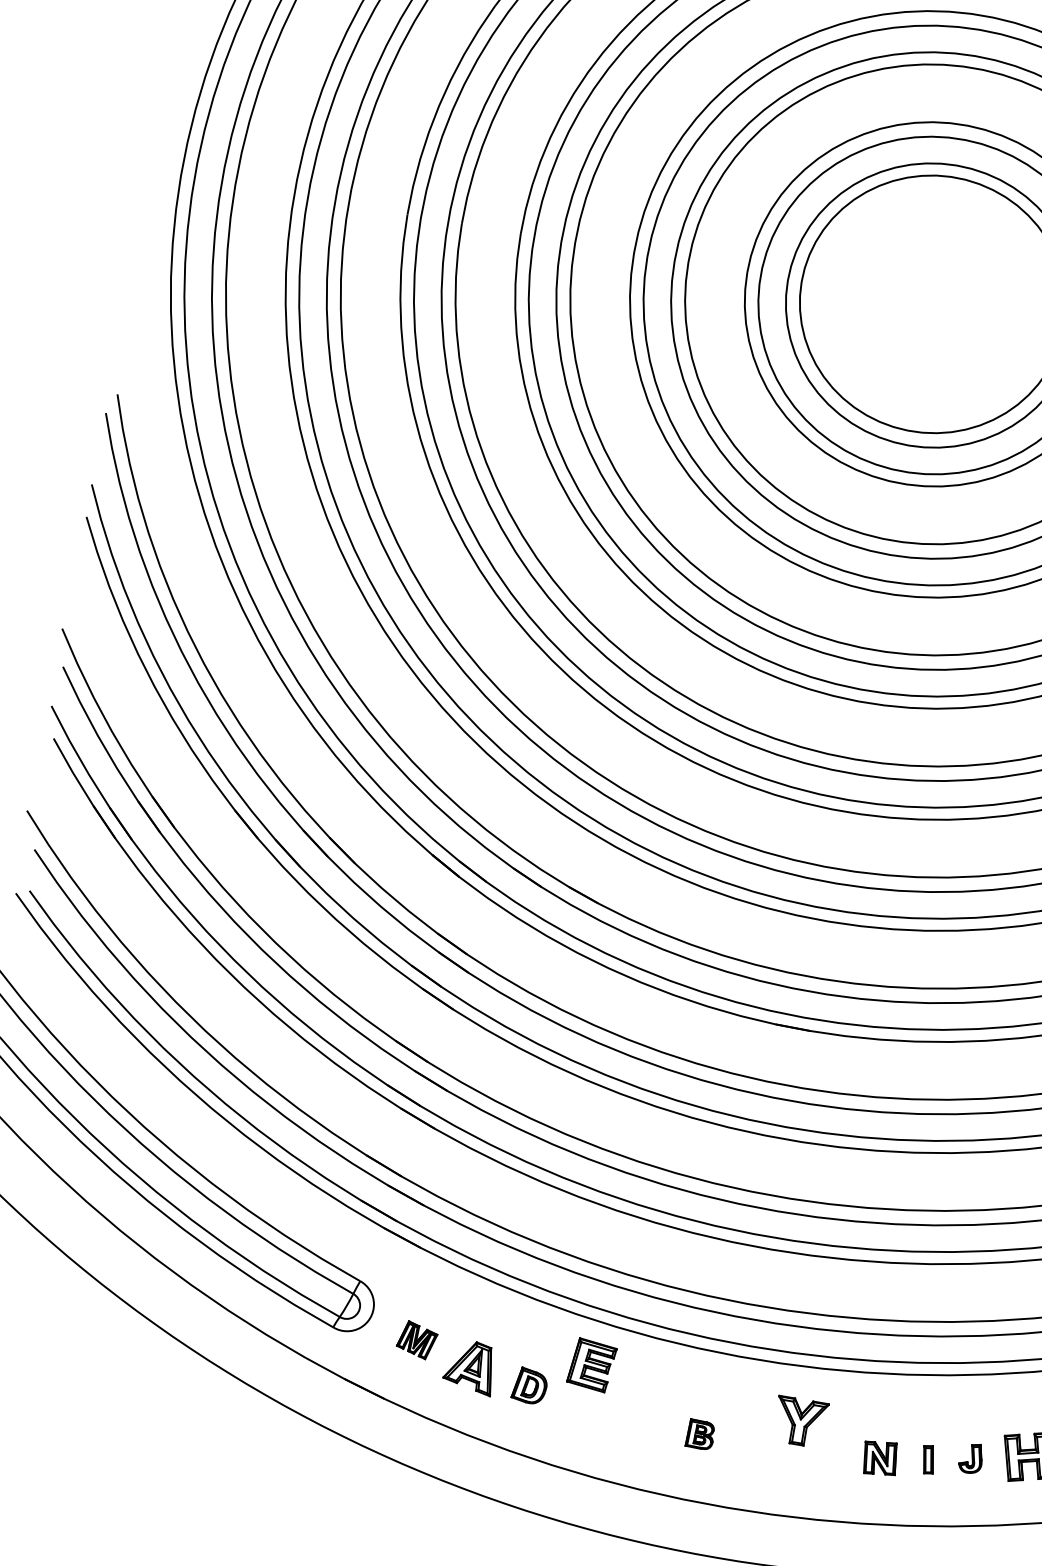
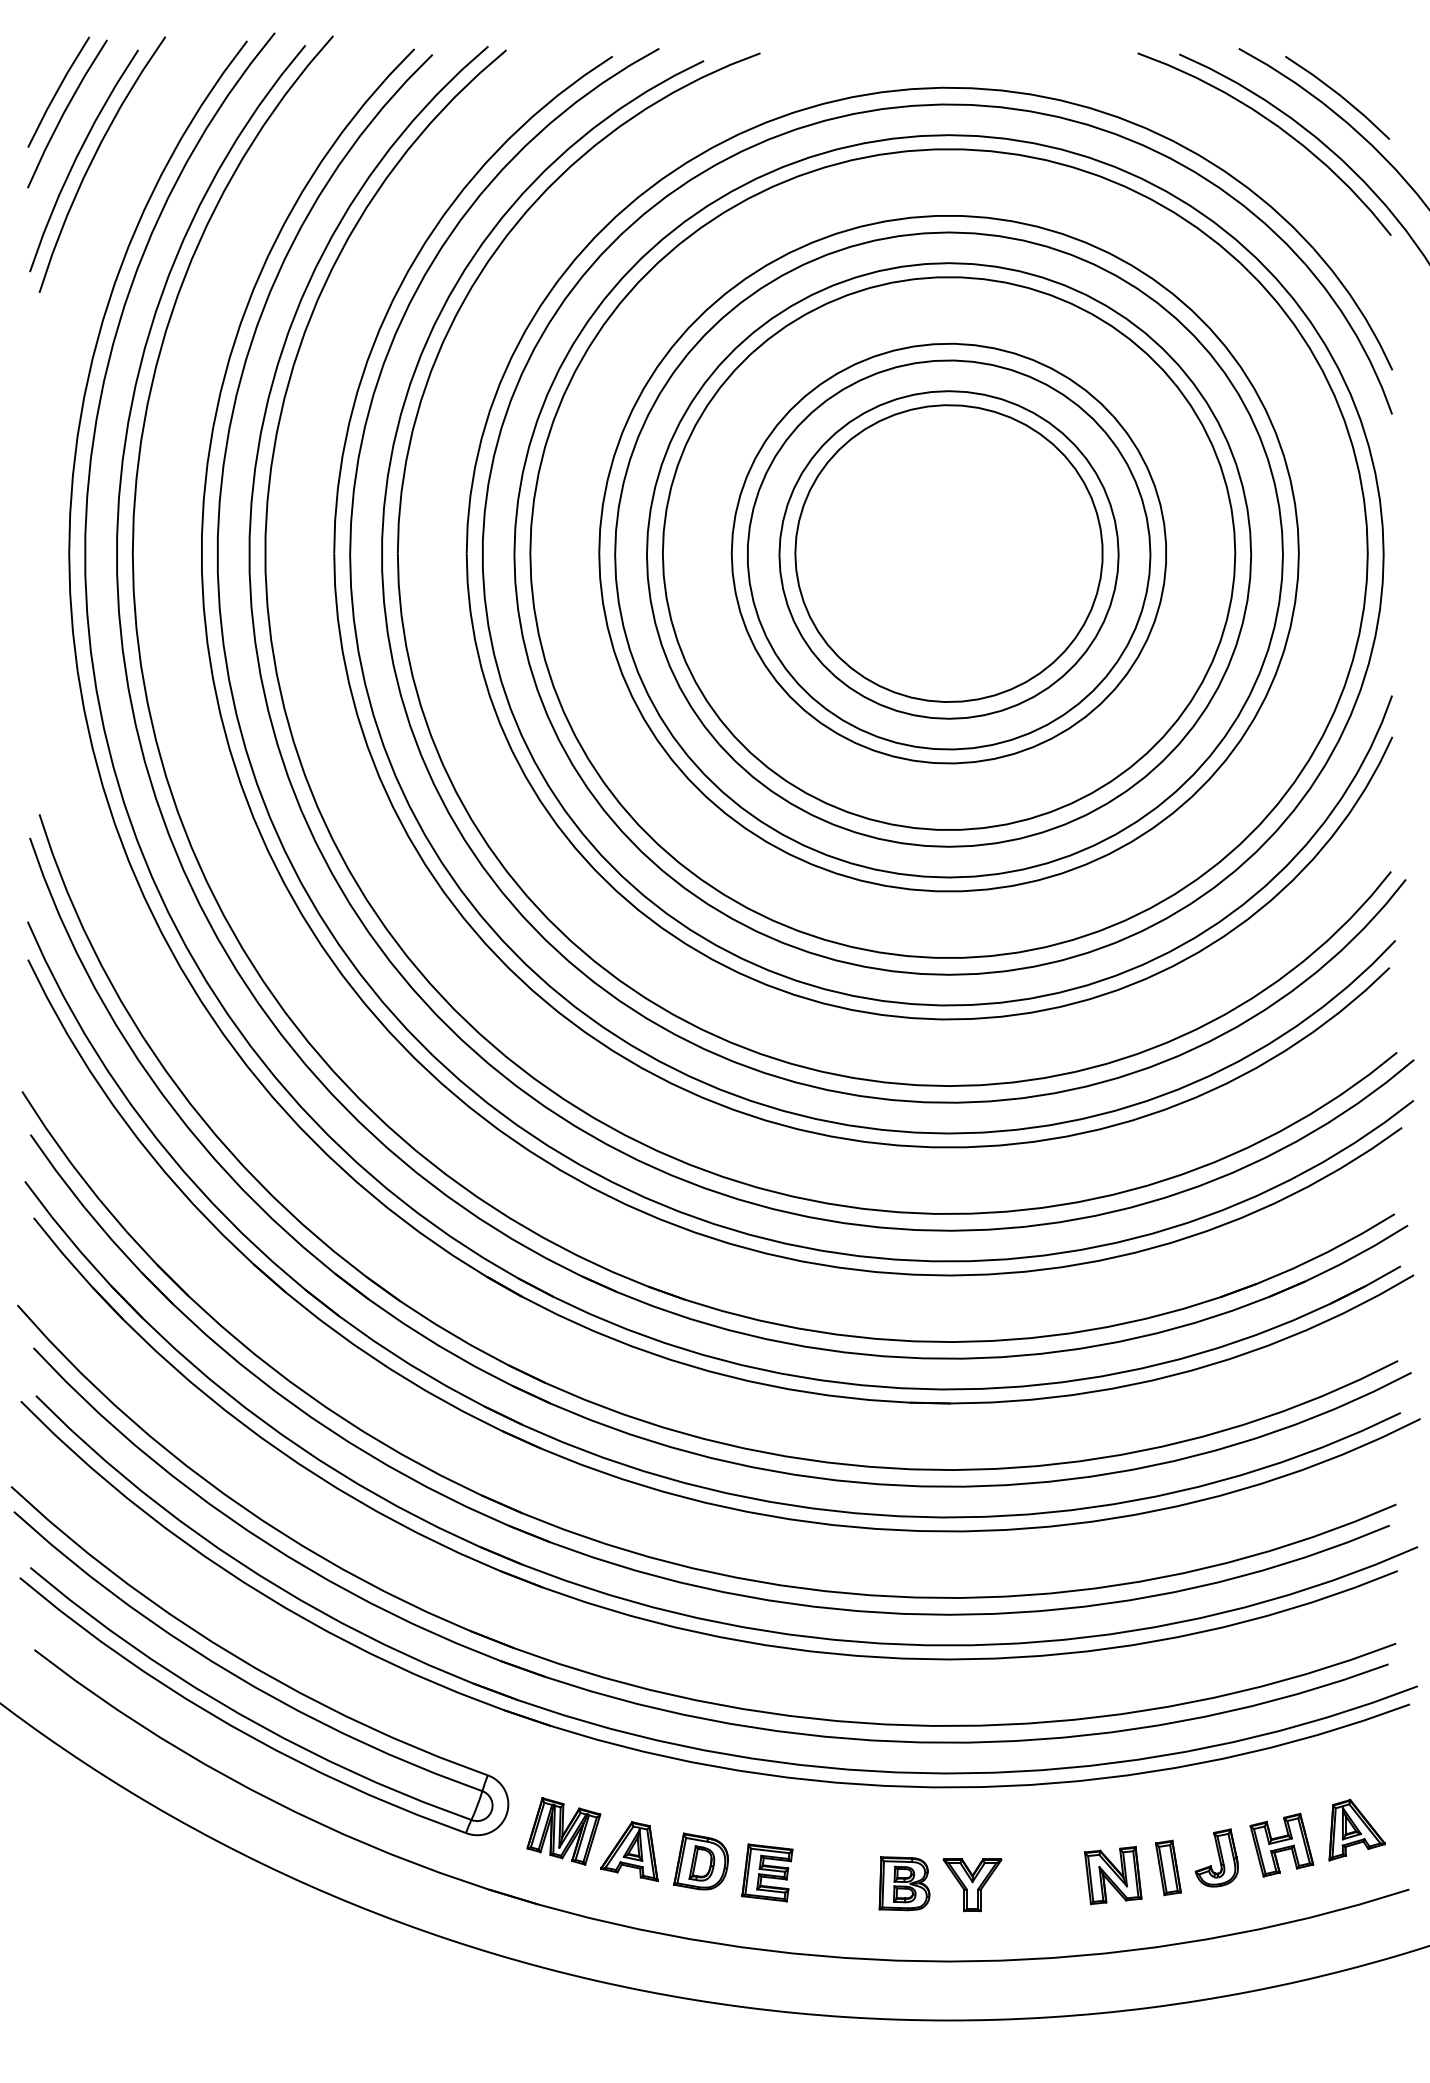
part: (416, 1340) -> (563, 1831), size x1.67
part: (592, 1364) -> (767, 1872), moved
part: (529, 1385) -> (700, 1861), size x1.43
part: (800, 1422) -> (972, 1885), moved
part: (700, 1434) -> (904, 1883), size x1.67
part: (971, 1457) -> (1216, 1857), size x1.67
part: (880, 1458) -> (1113, 1875), size x1.43
part: (928, 1459) -> (1168, 1867), size x1.67

